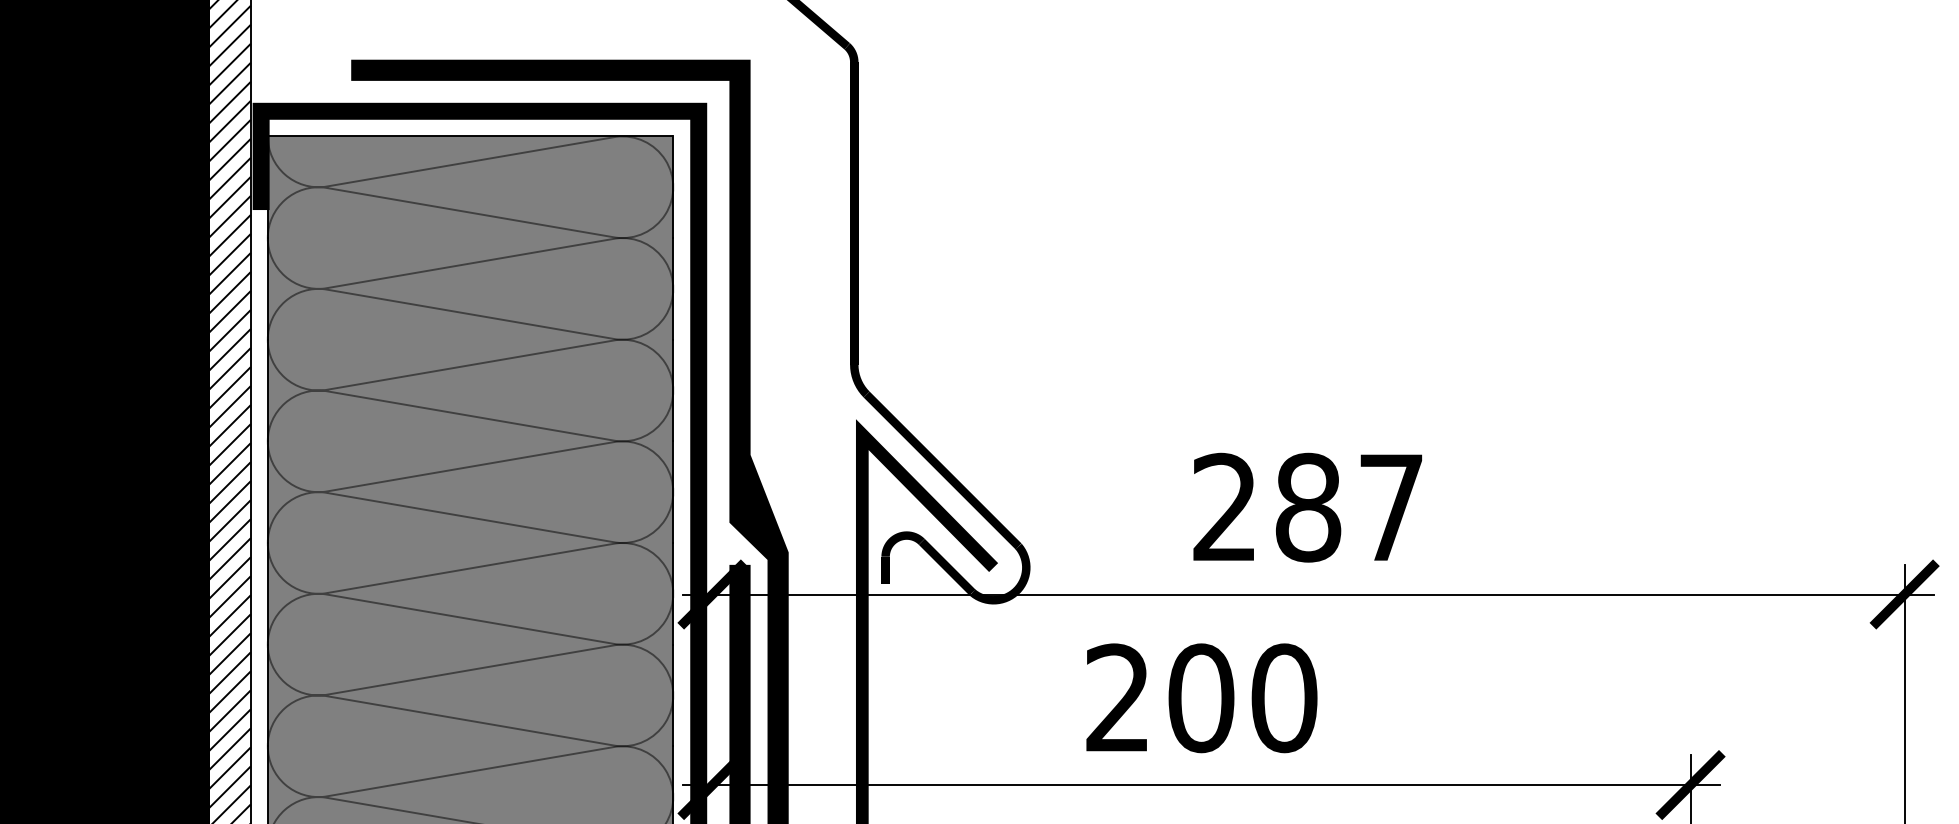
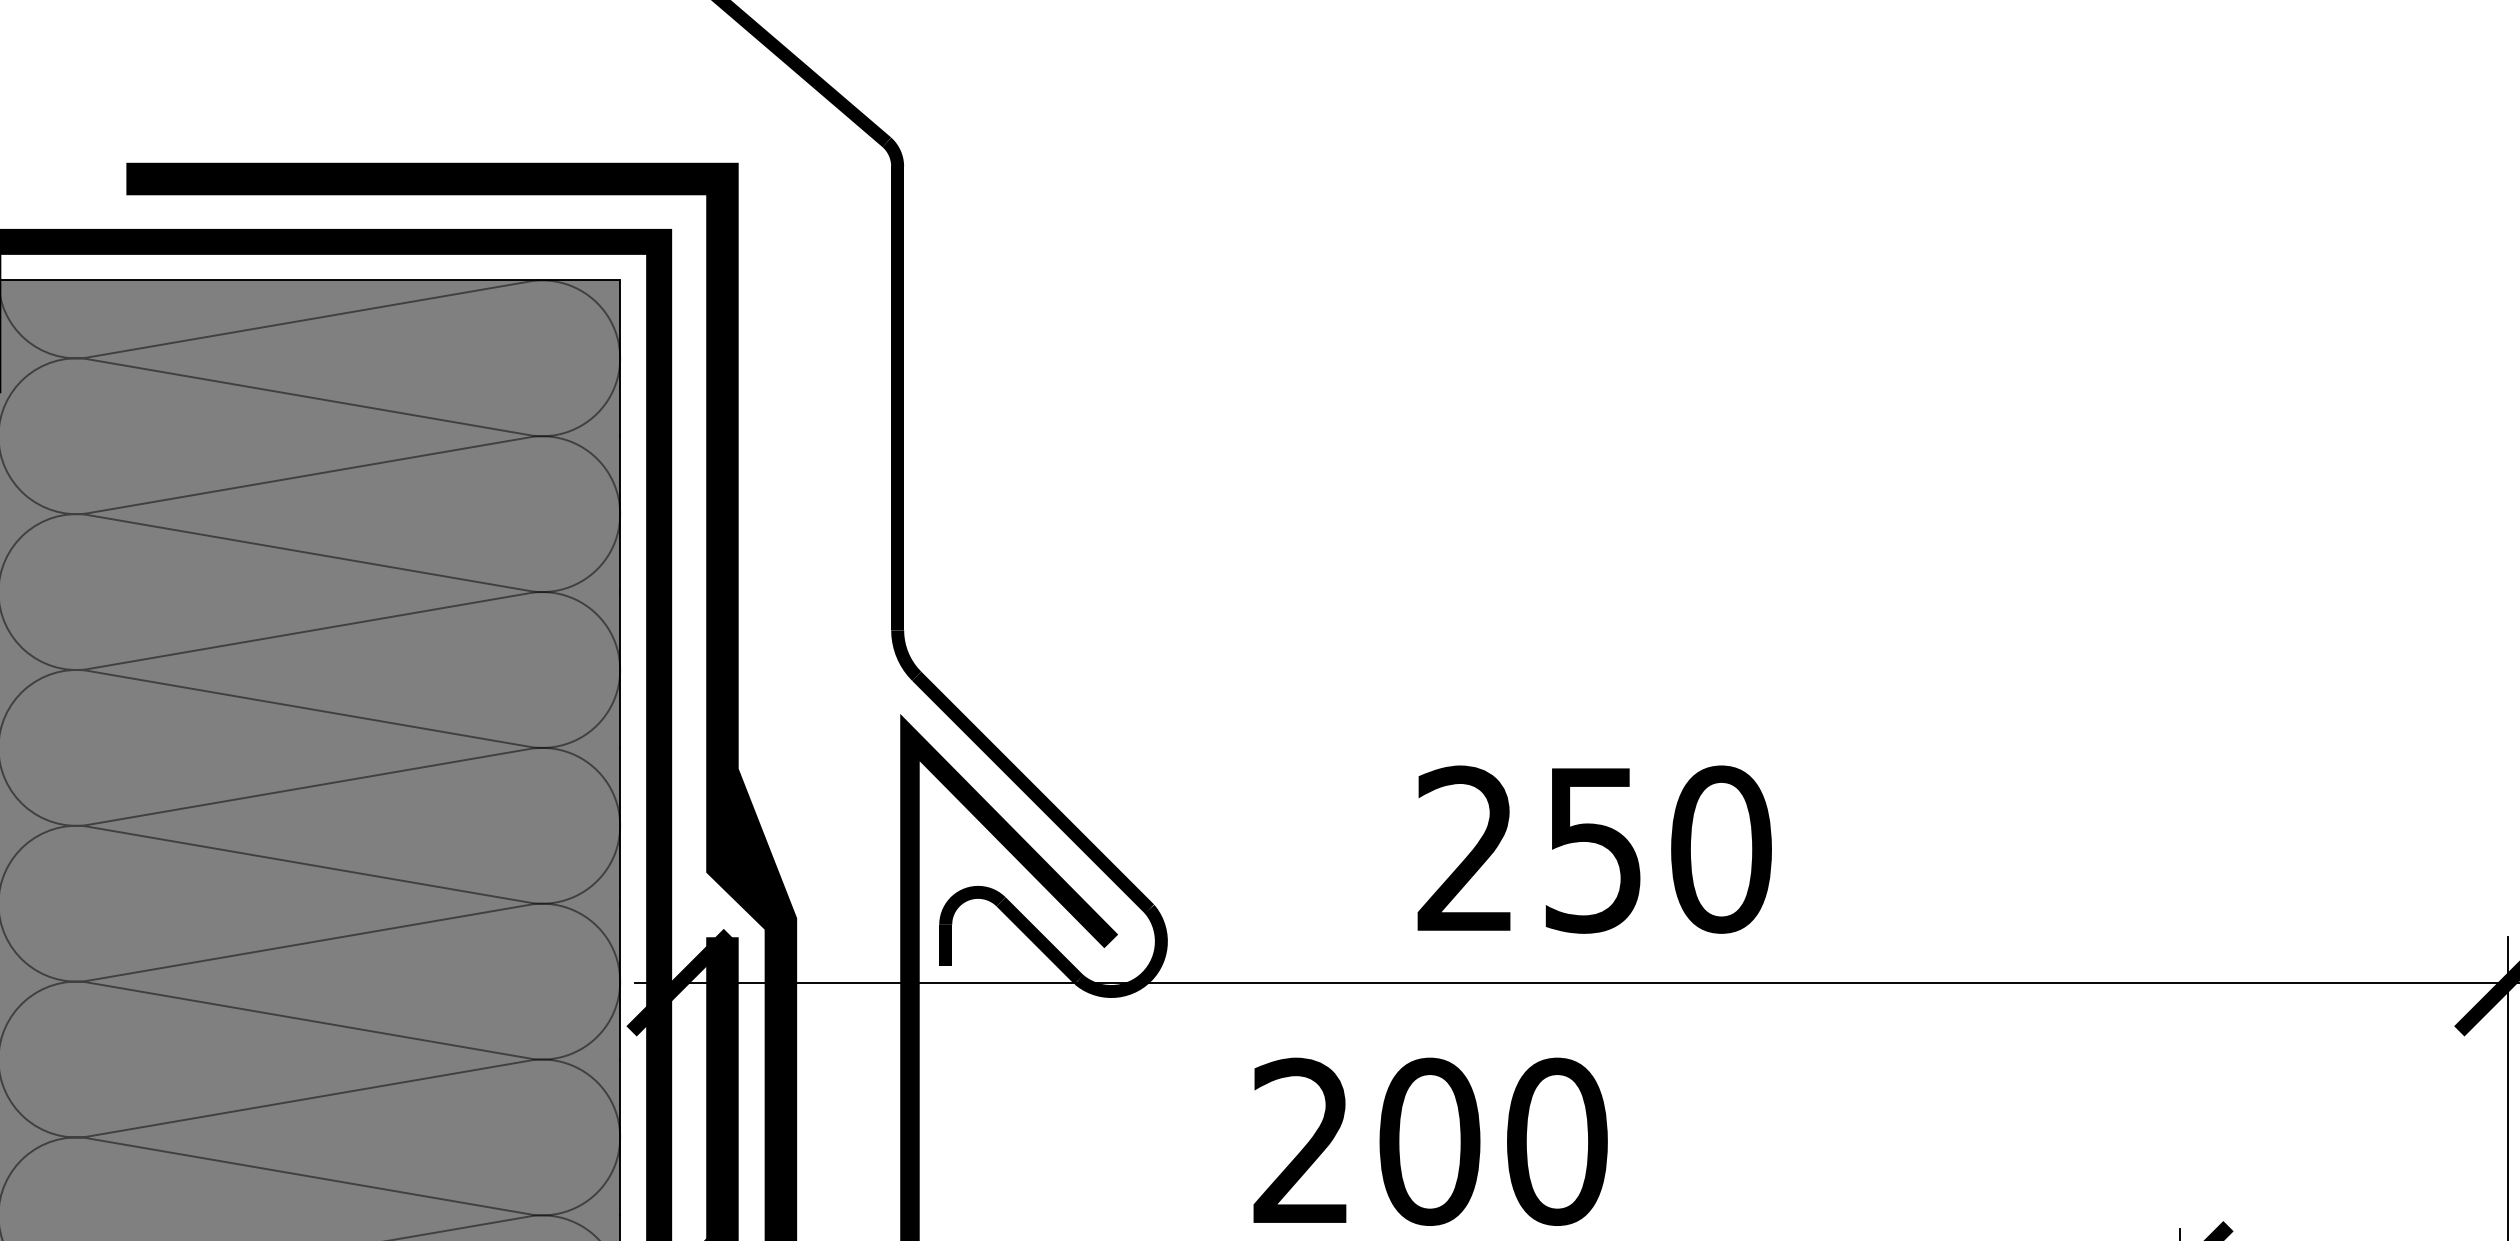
text: (1349, 507) -> (1656, 849), 287 -> 250

